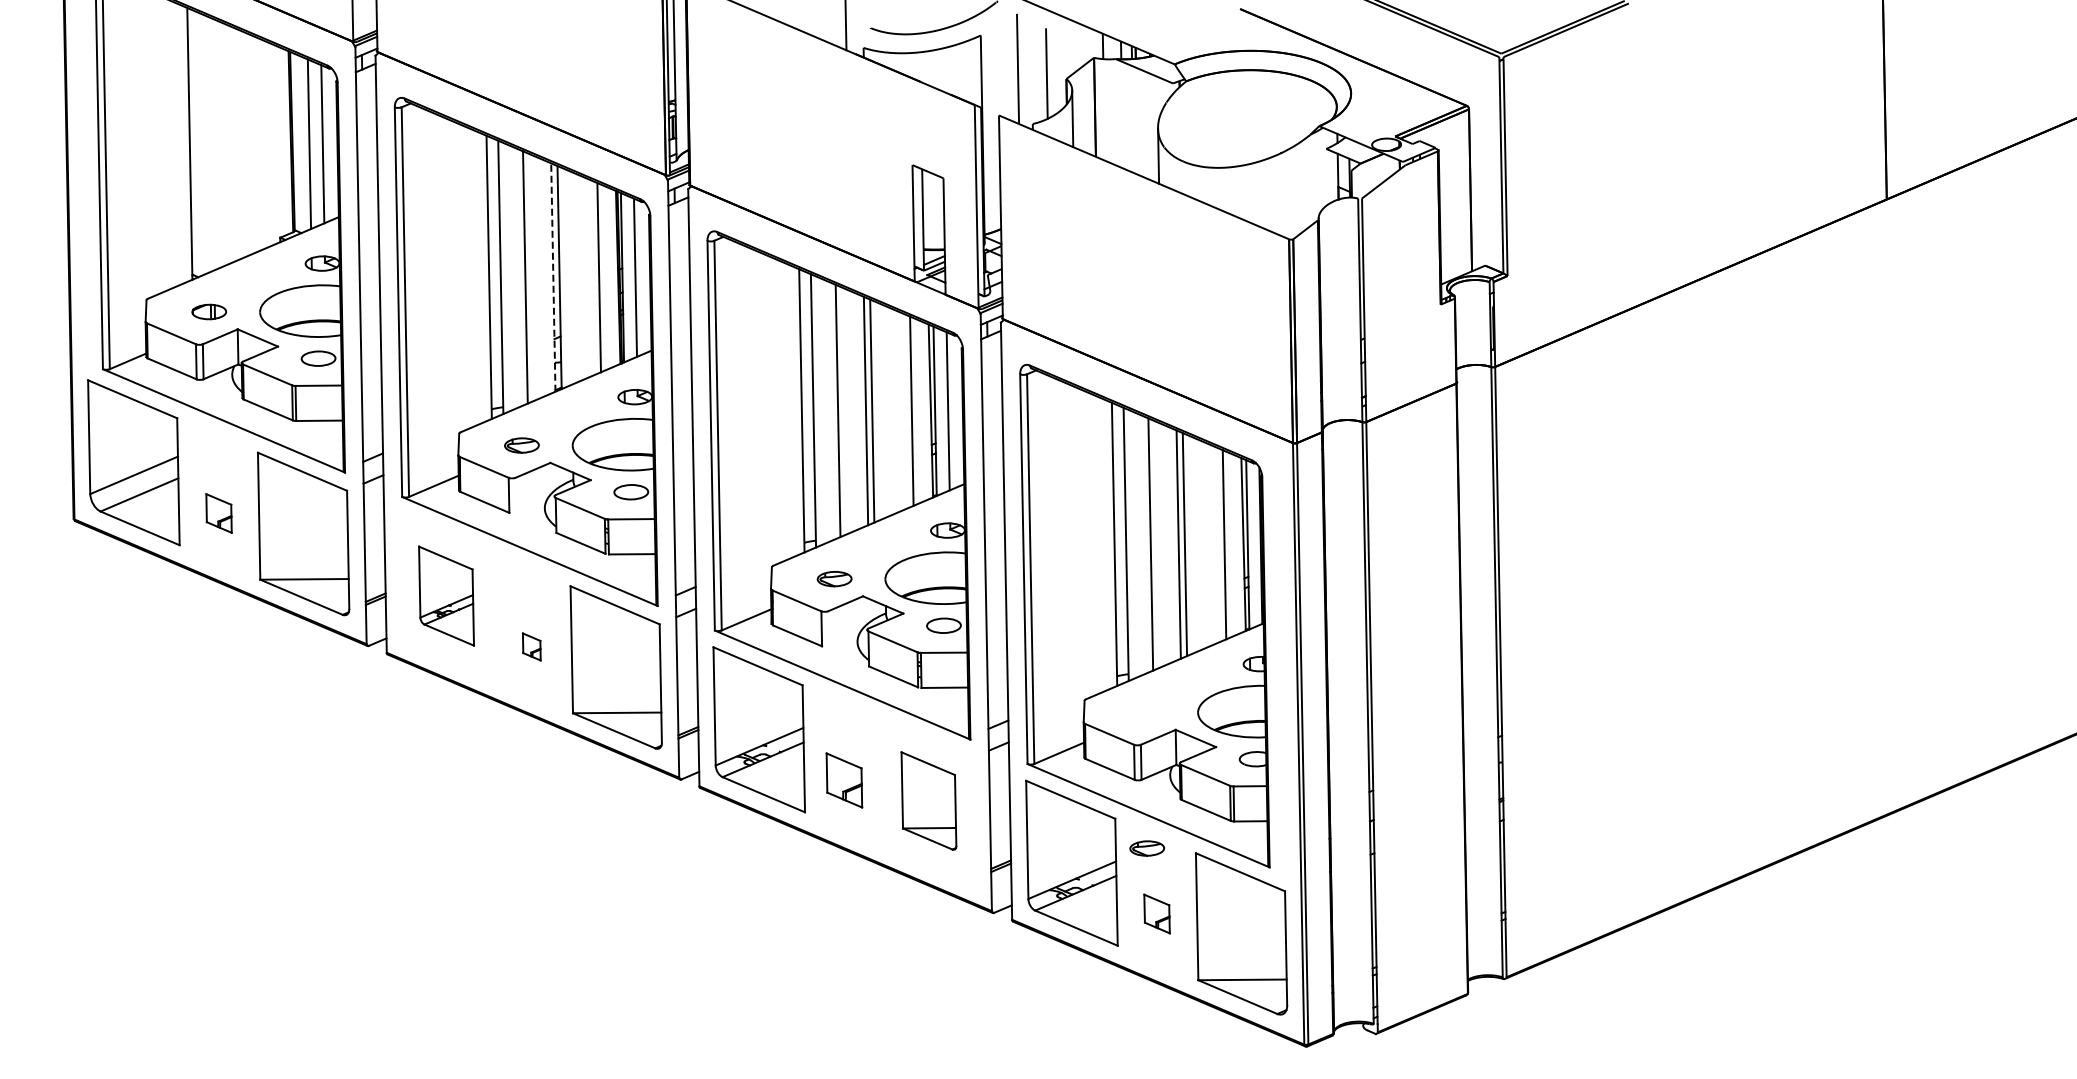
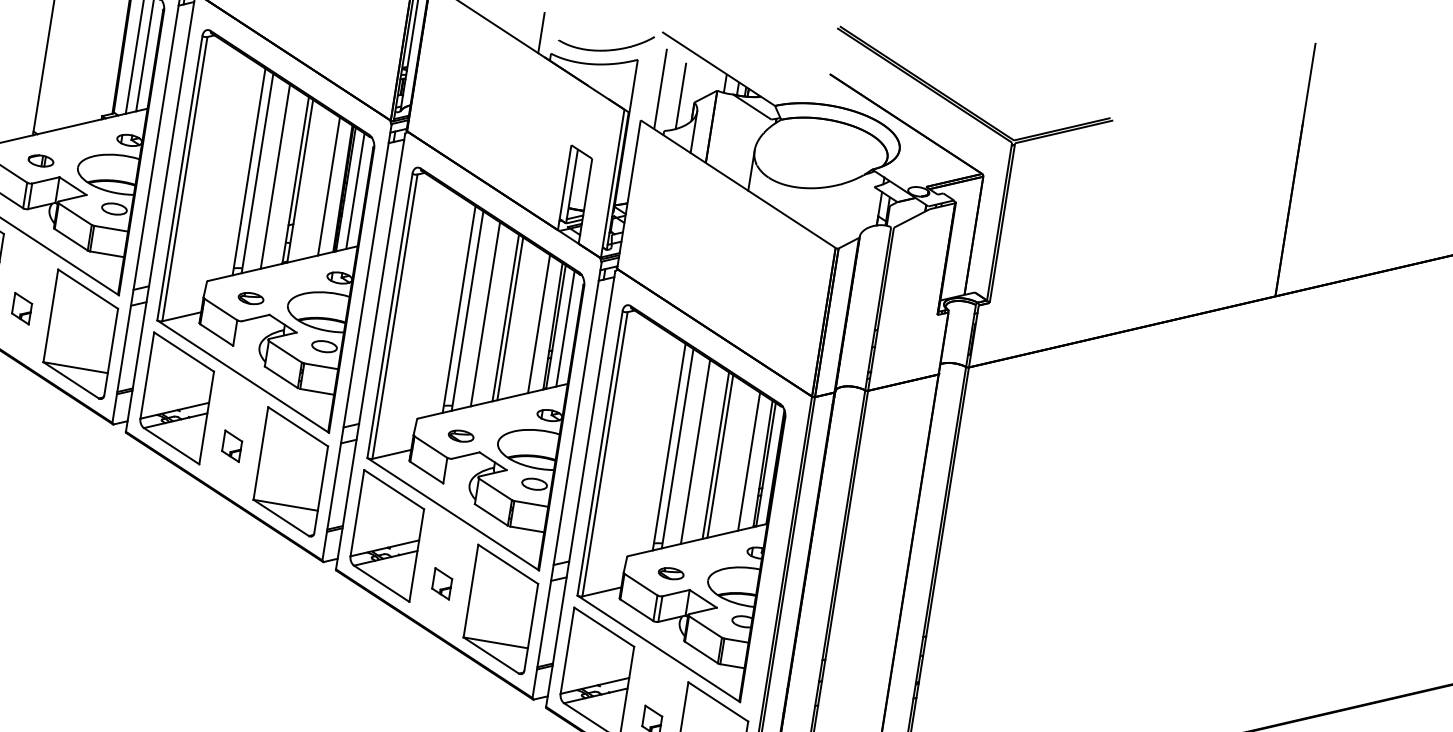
line: (553, 277) -> (295, 180), dashed -> solid
part: (446, 595) -> (176, 397), size x1.67
part: (531, 646) -> (232, 445), size x1.43
part: (844, 780) -> (442, 583), size x0.71
part: (928, 800) -> (500, 609), size x1.67
part: (1147, 848) -> (671, 573), moved

